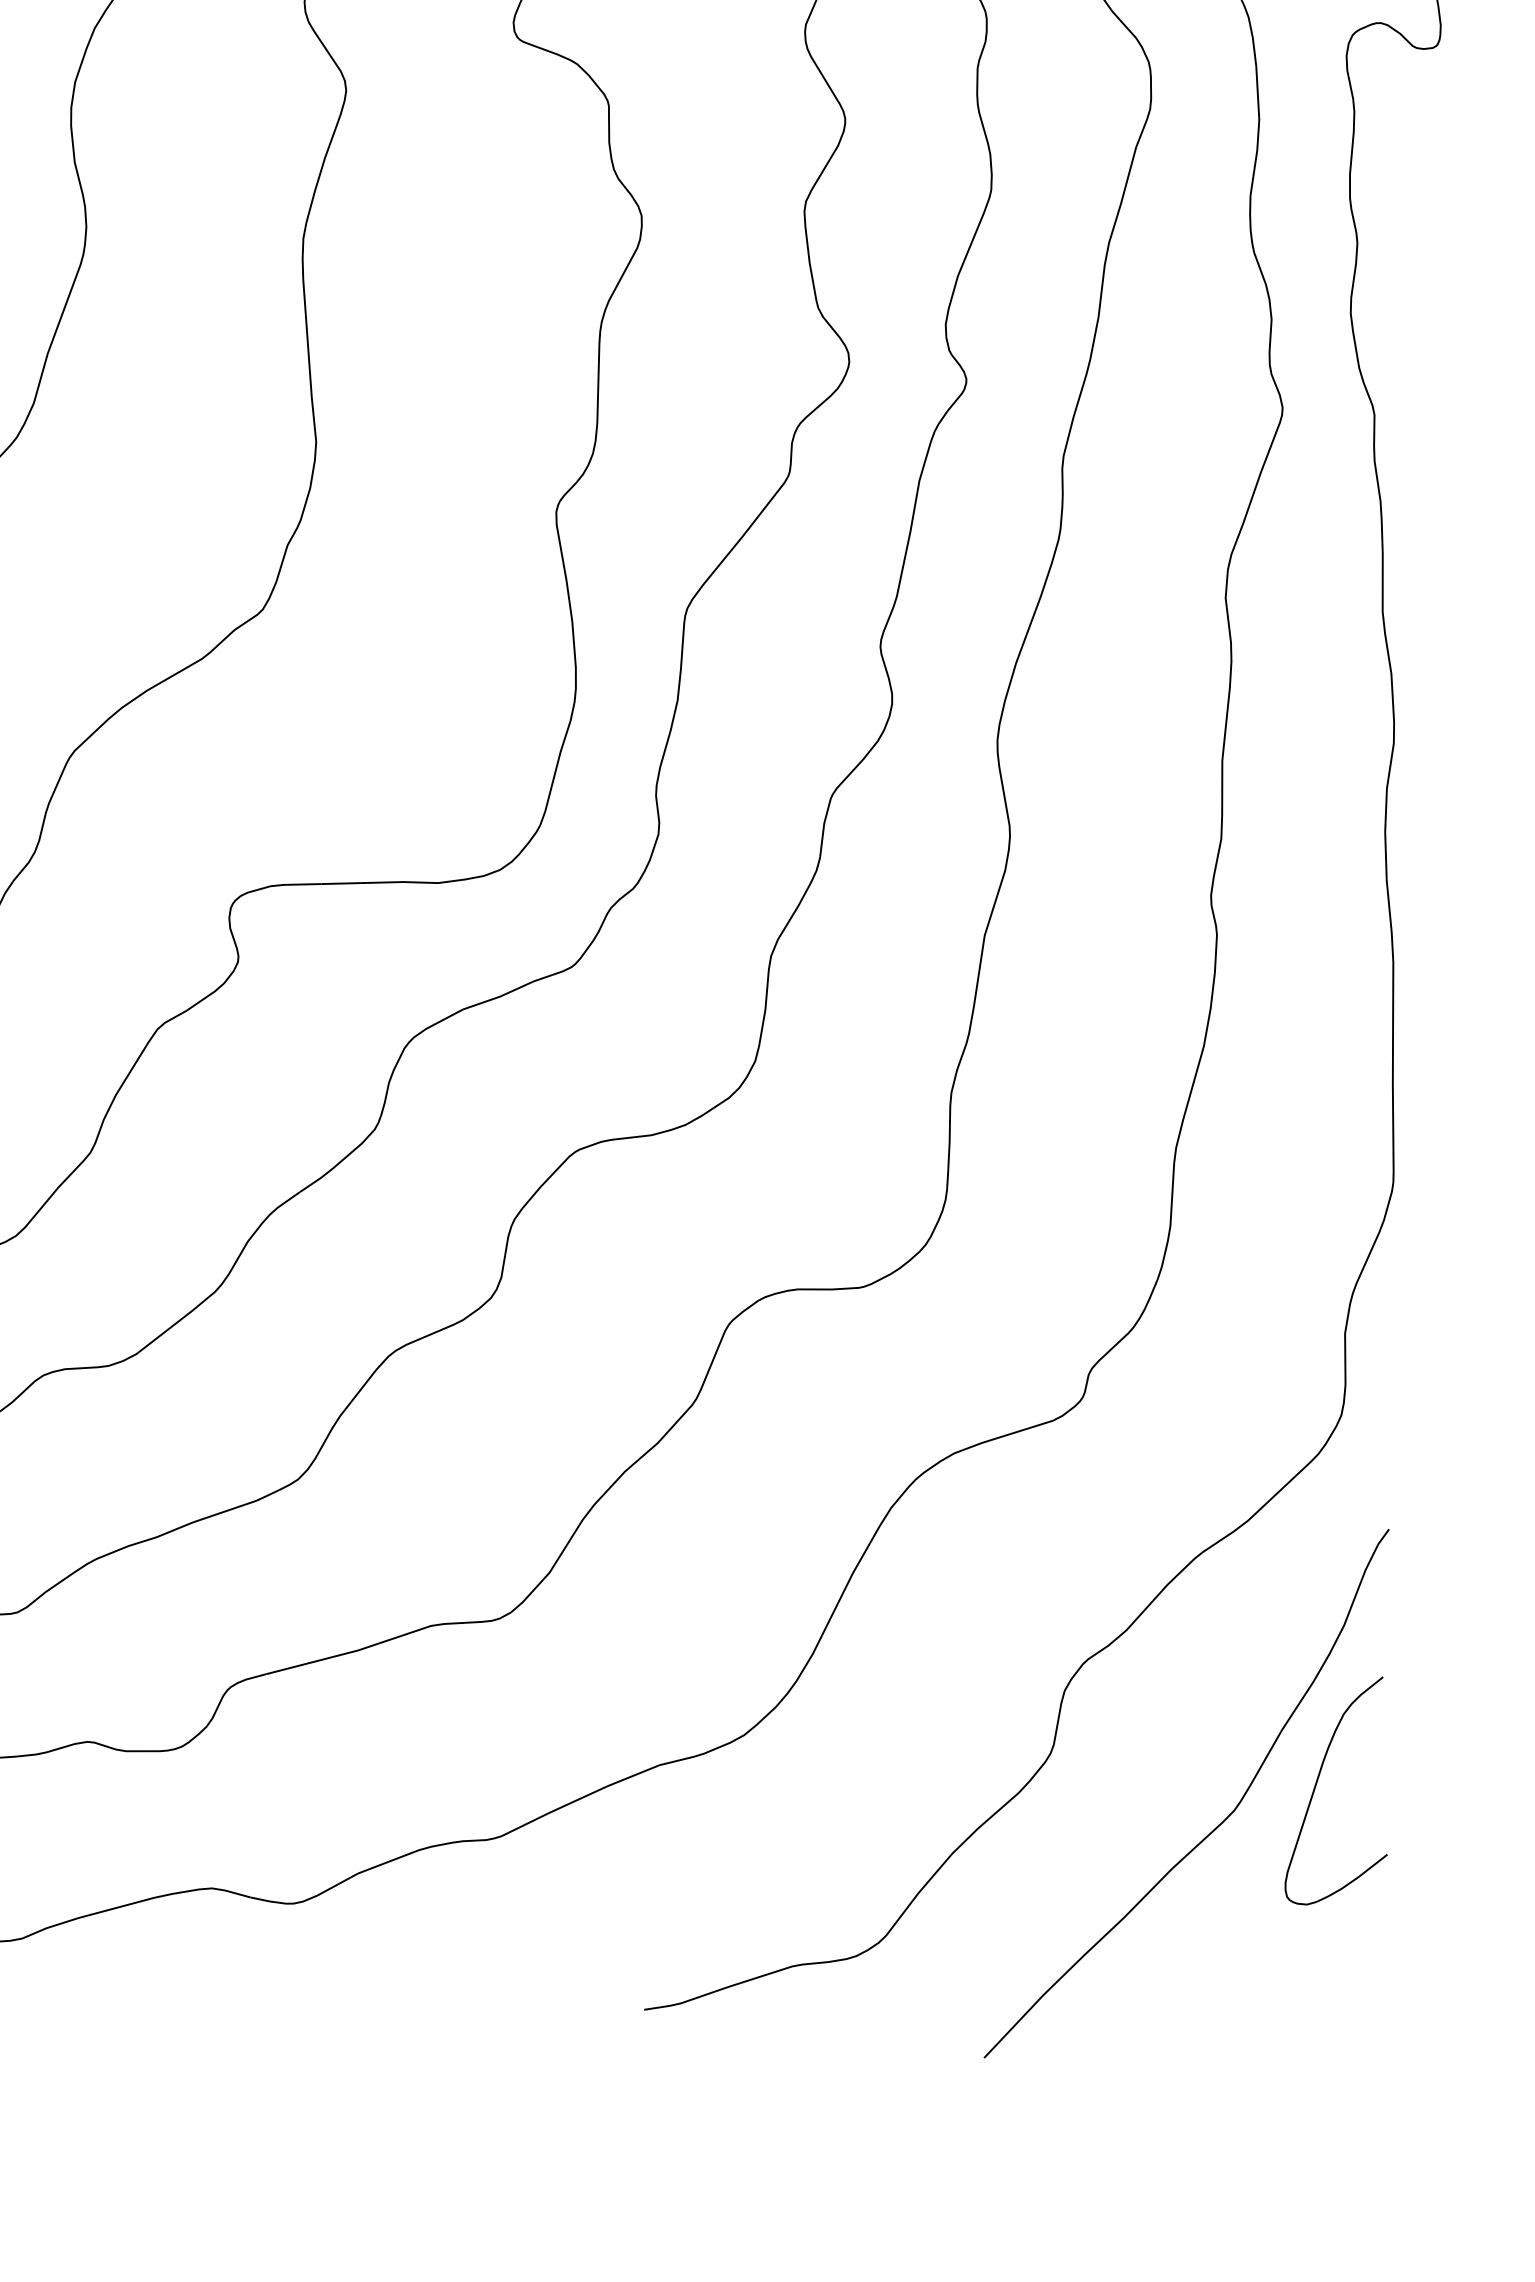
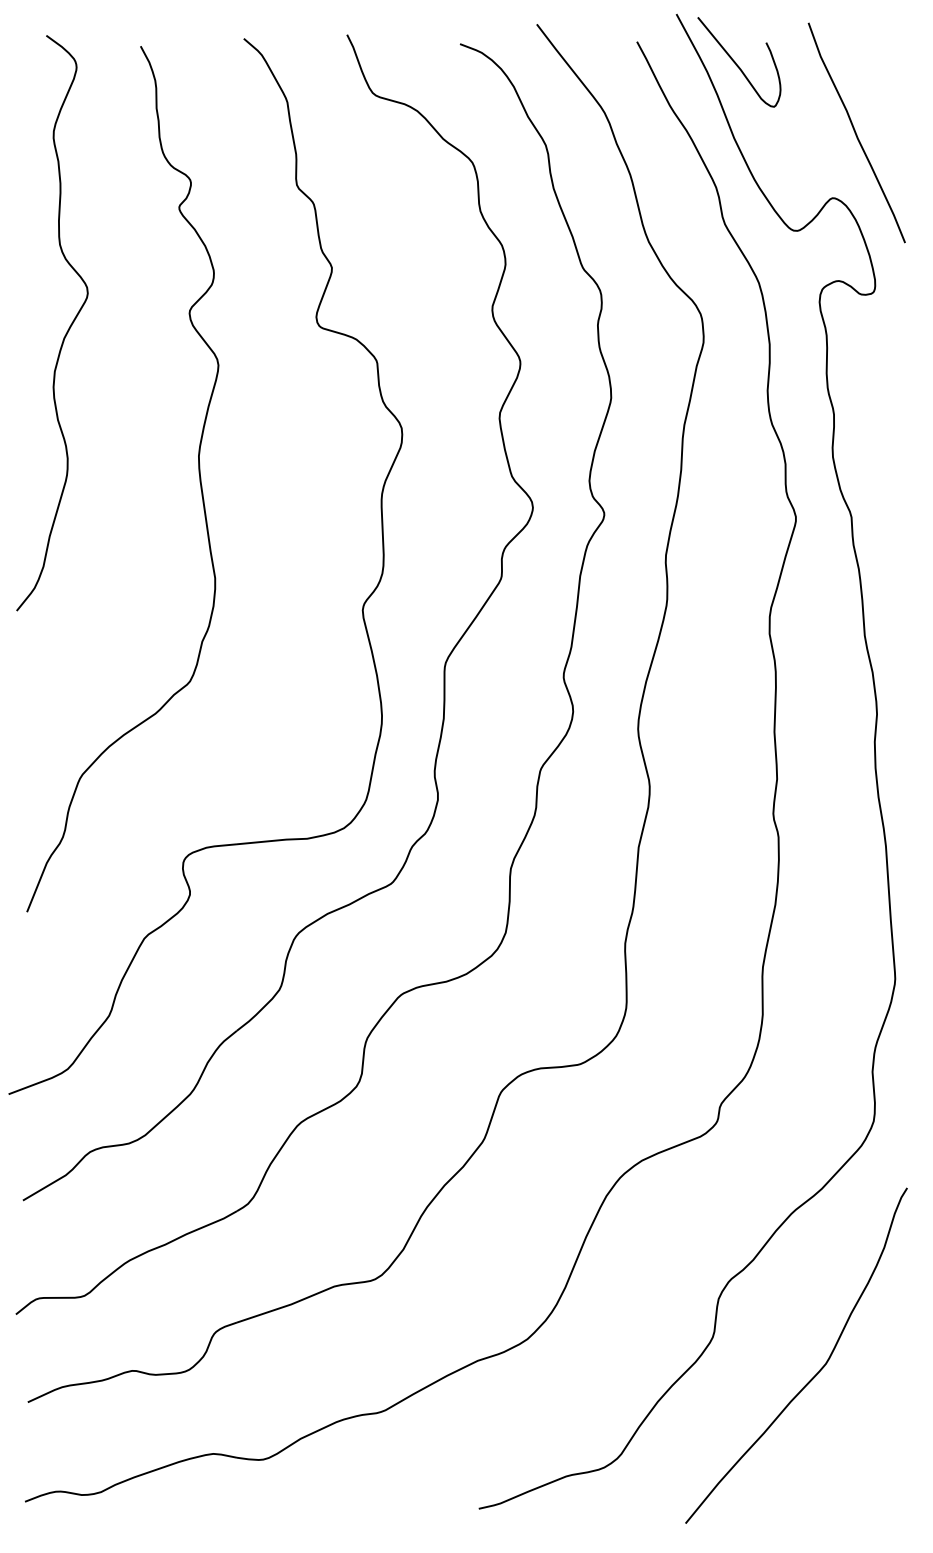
curve: (1318, 1782) -> (875, 1343), removed

